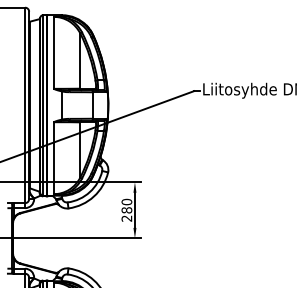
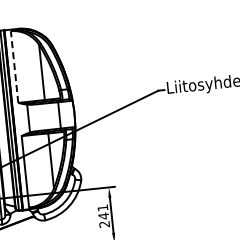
line: (53, 52) -> (14, 66), solid -> dashed
text: (126, 205) -> (102, 211), 280 -> 241

